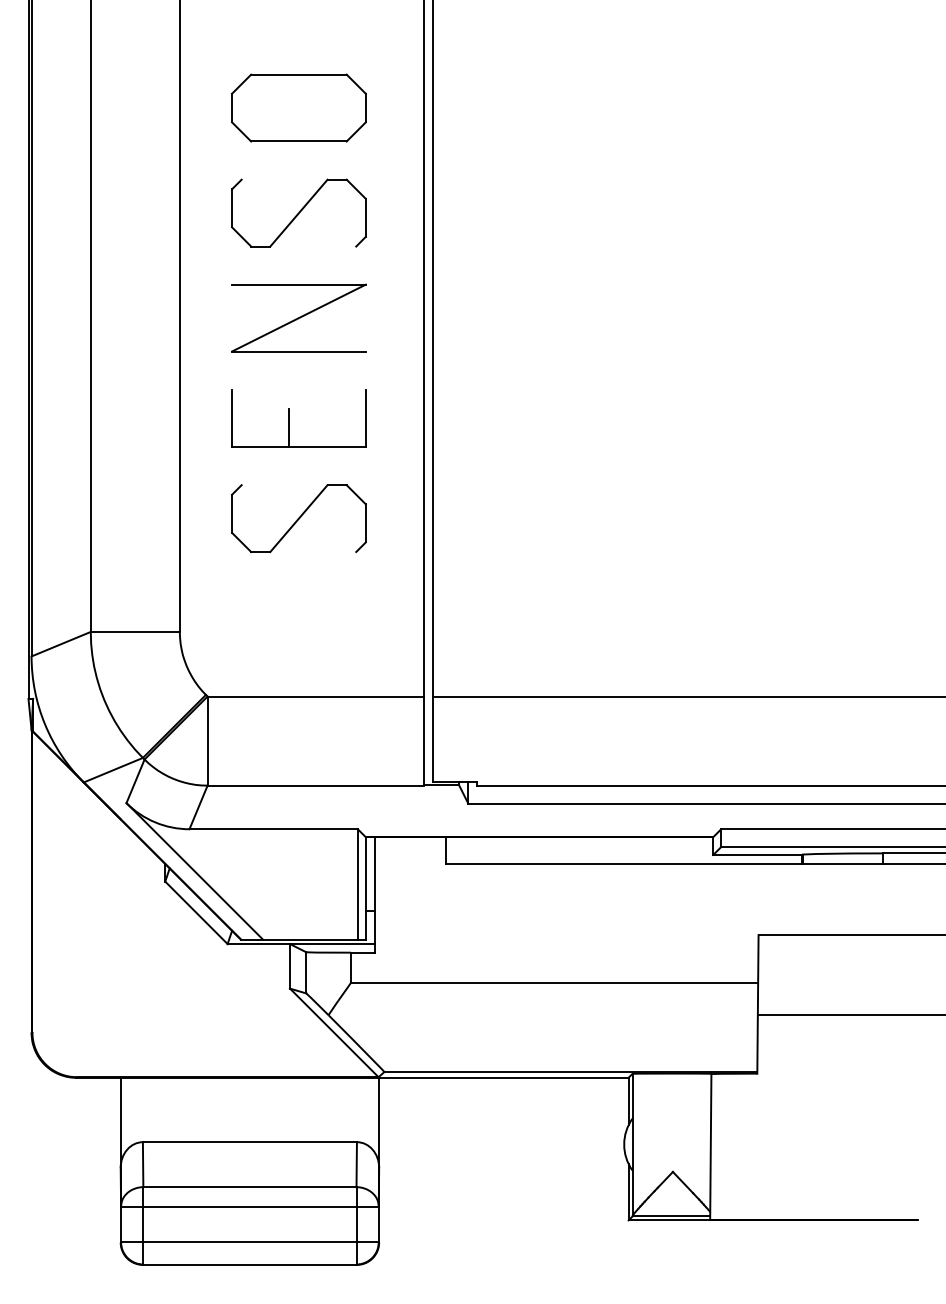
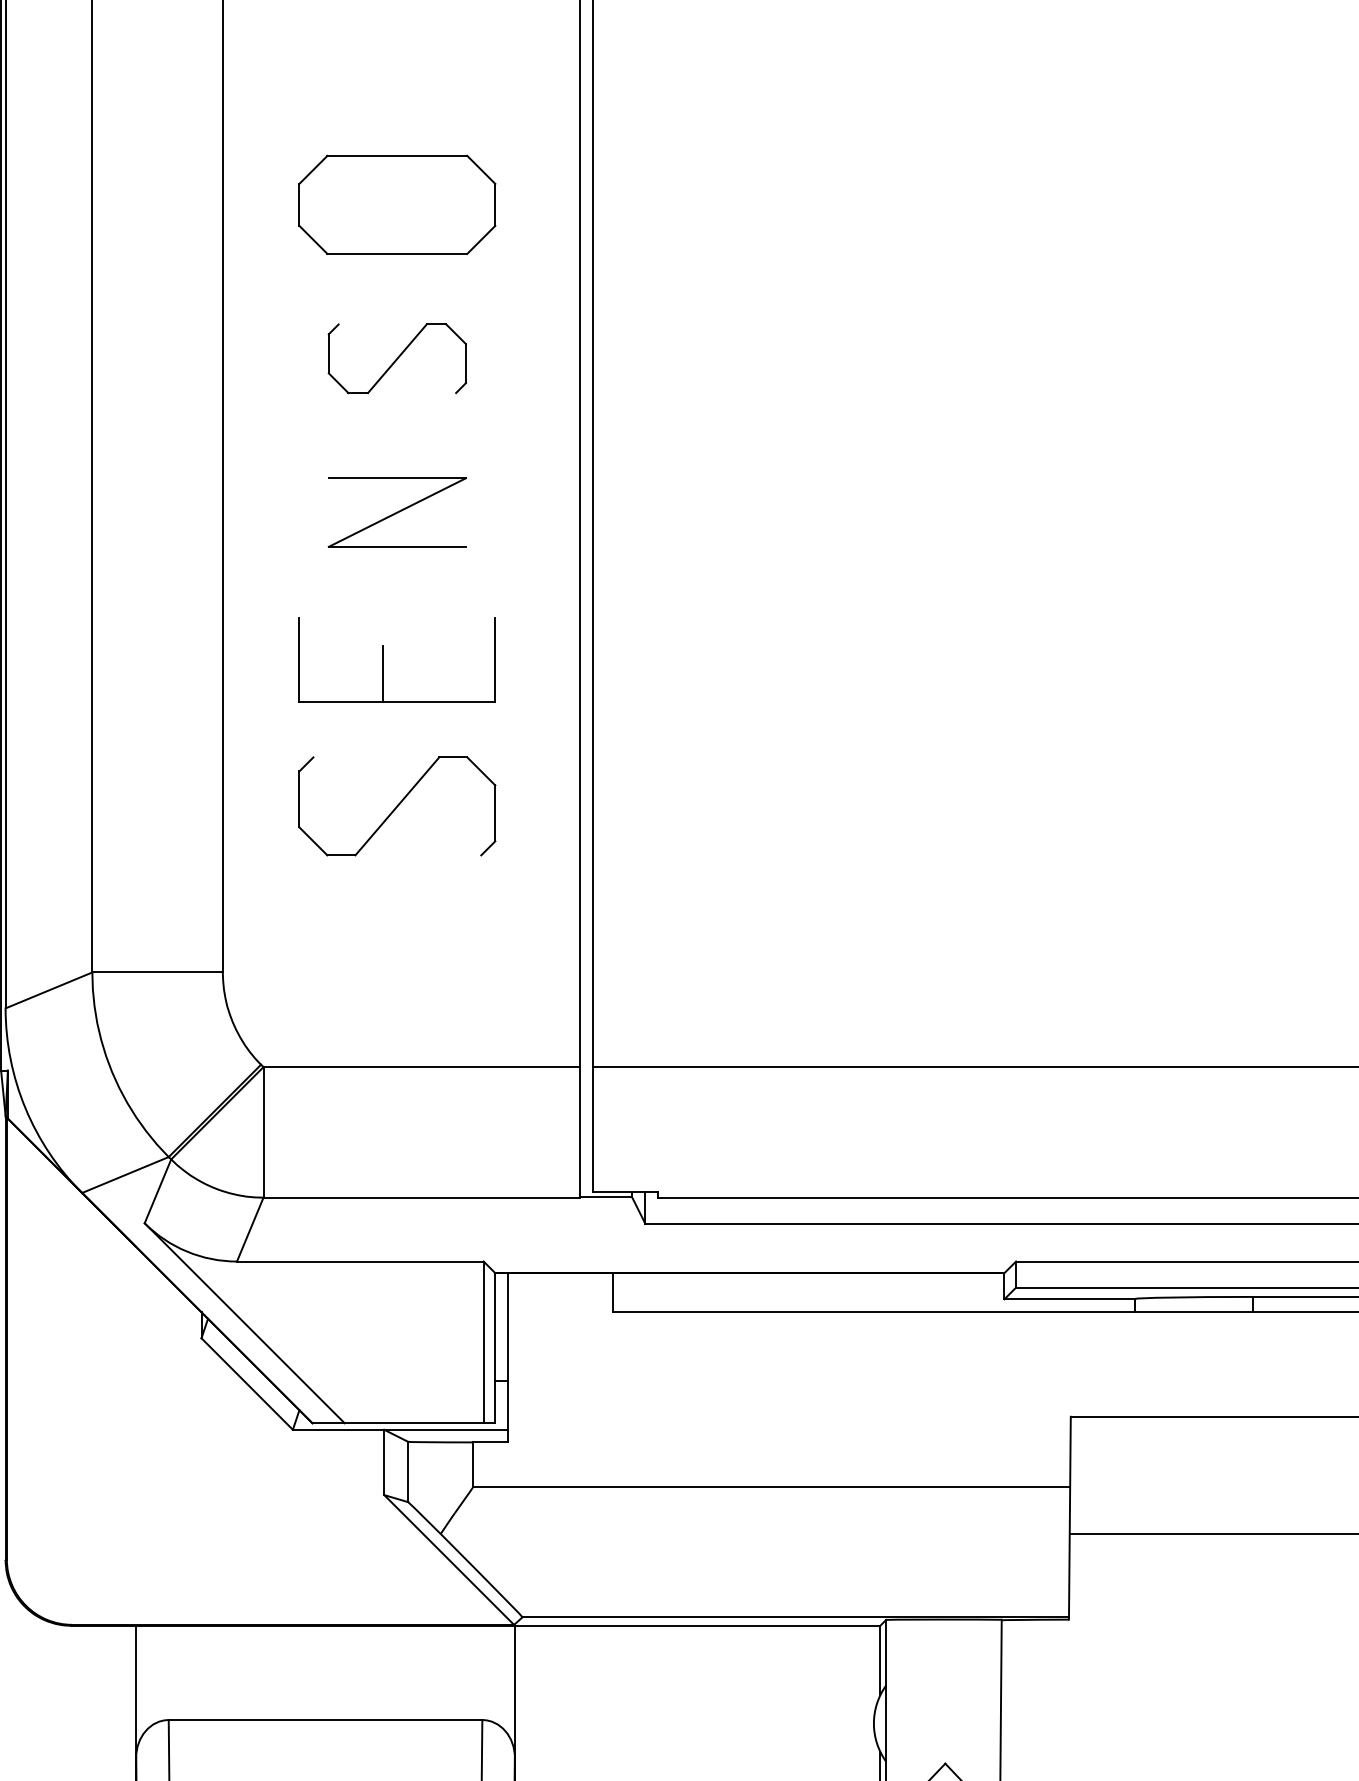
part: (298, 212) -> (396, 357), size x0.7
part: (298, 317) -> (396, 511), size x0.7

